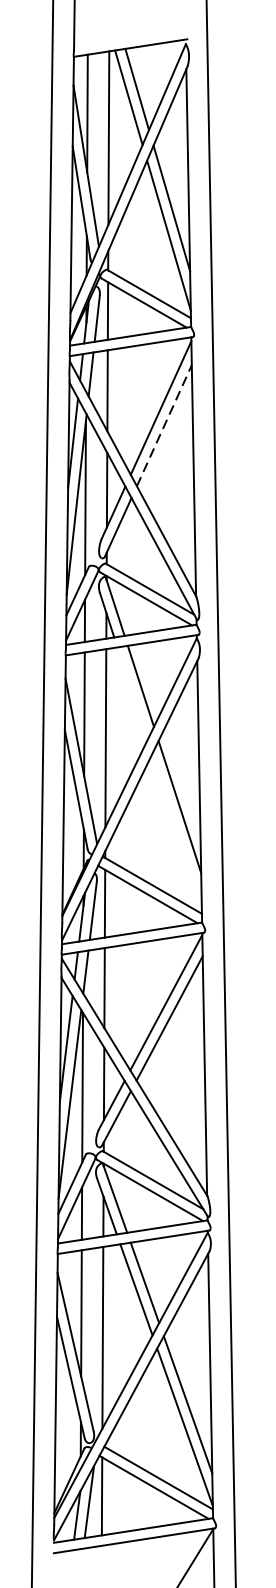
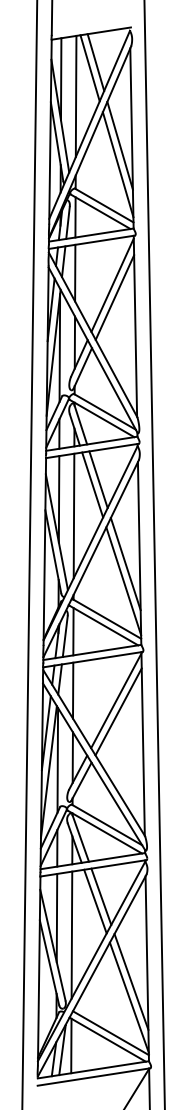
line: (165, 425) -> (115, 297), dashed -> solid
line: (132, 693) -> (92, 484), added
line: (176, 831) -> (123, 581), added

